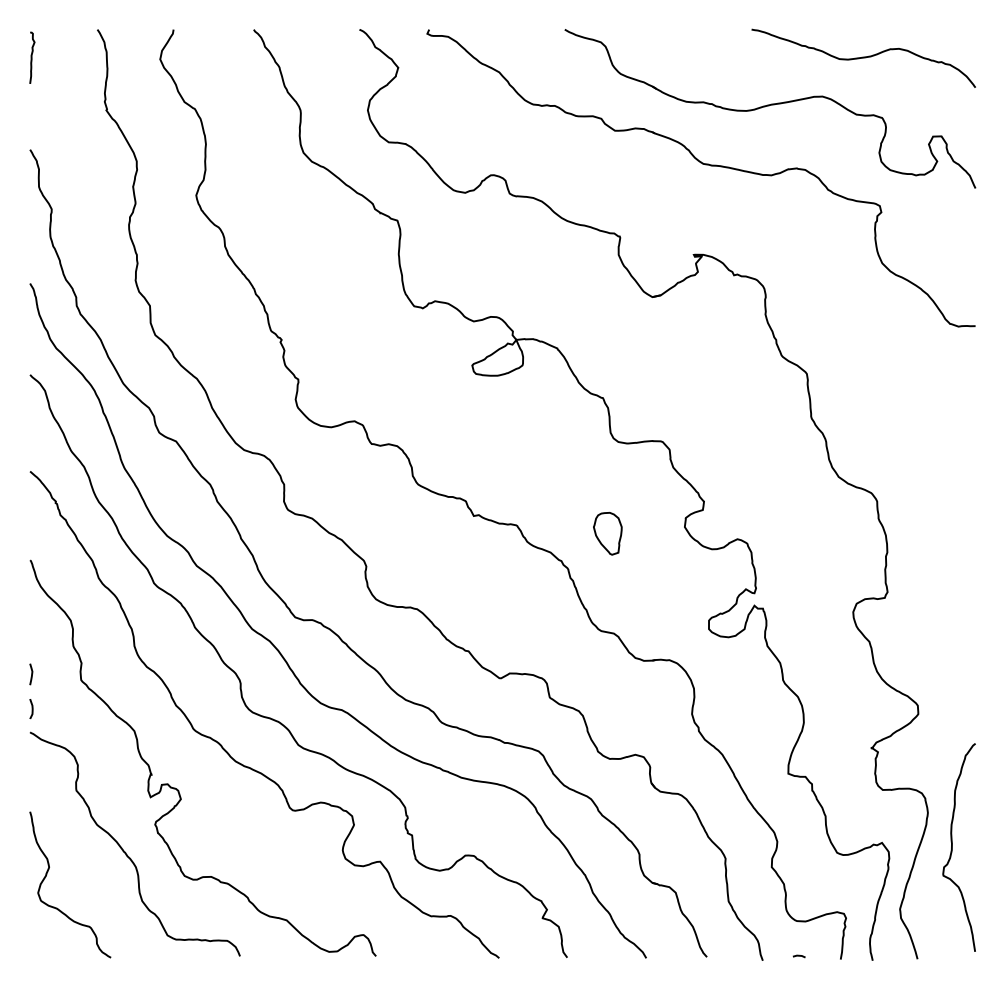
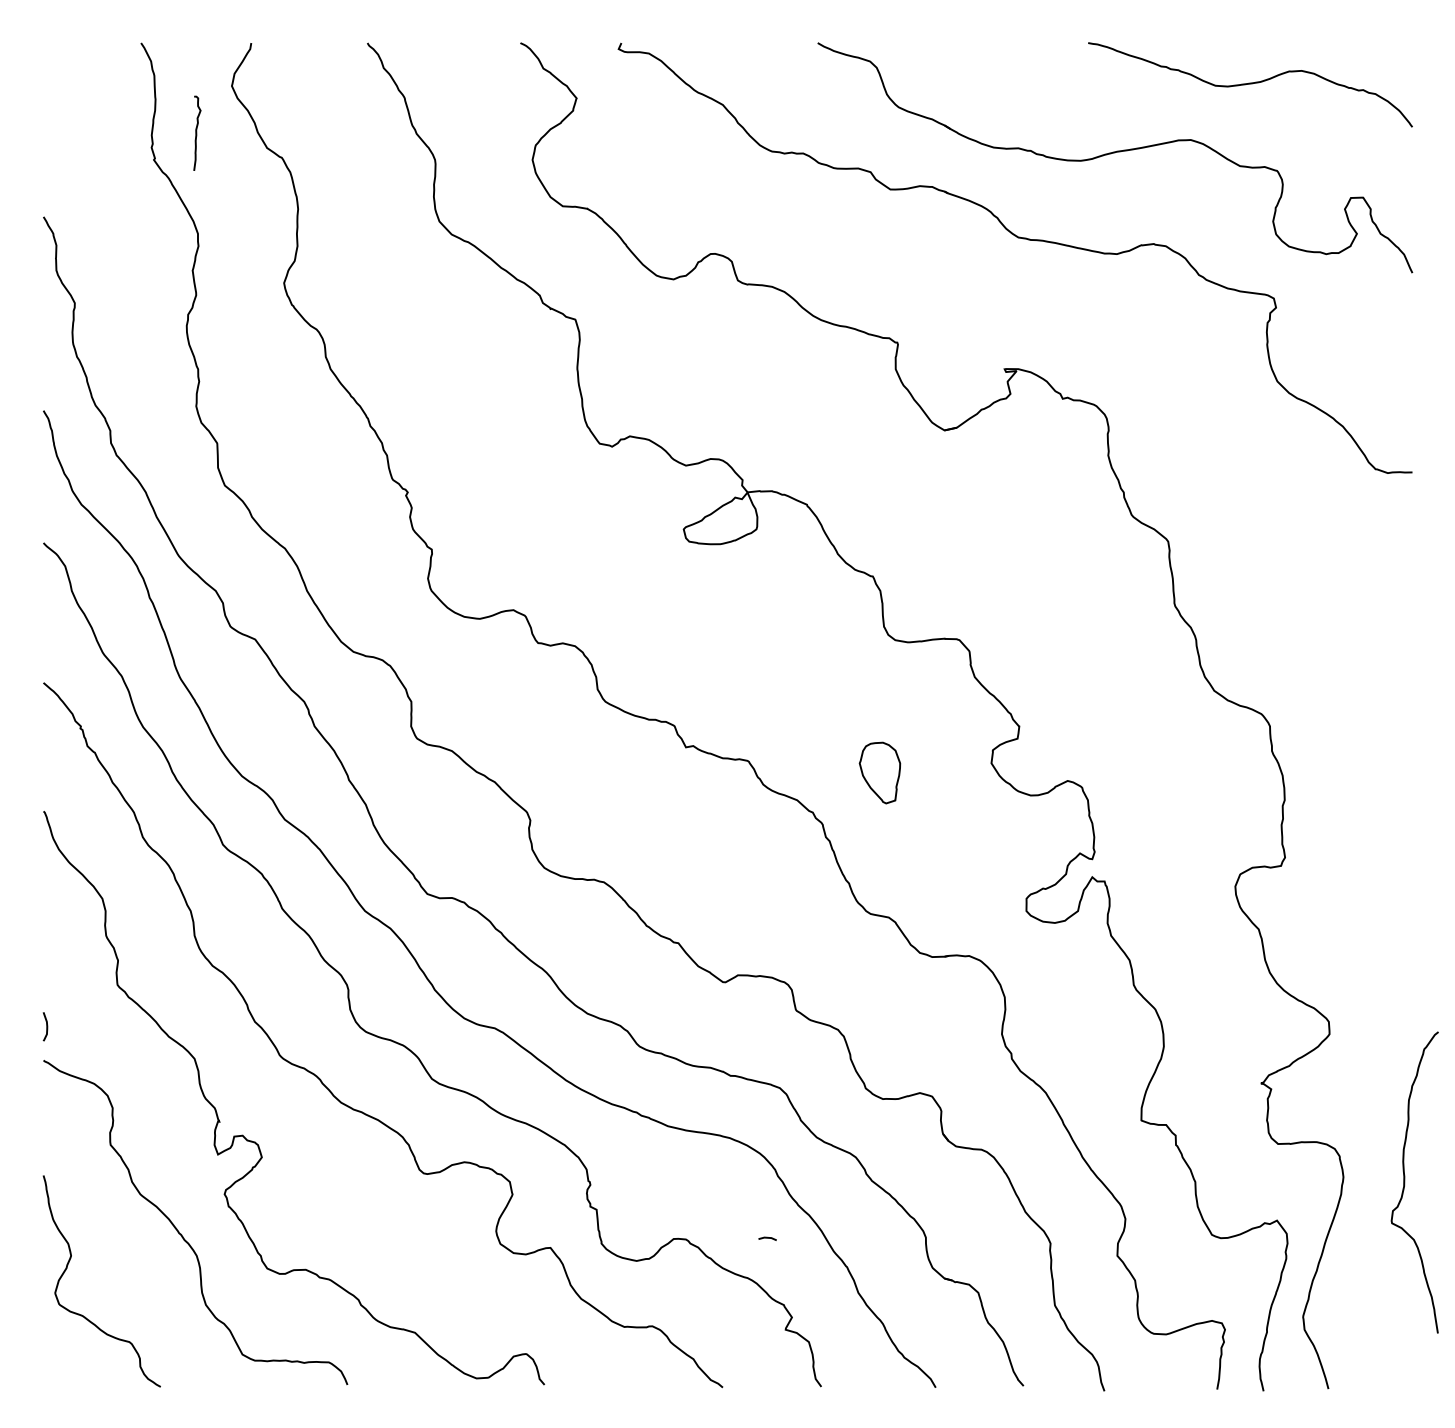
curve: (32, 57) -> (197, 132), moved
curve: (31, 674) -> (45, 976), removed
curve: (952, 847) -> (1405, 1182), moved
line: (798, 956) -> (766, 1238), moved

